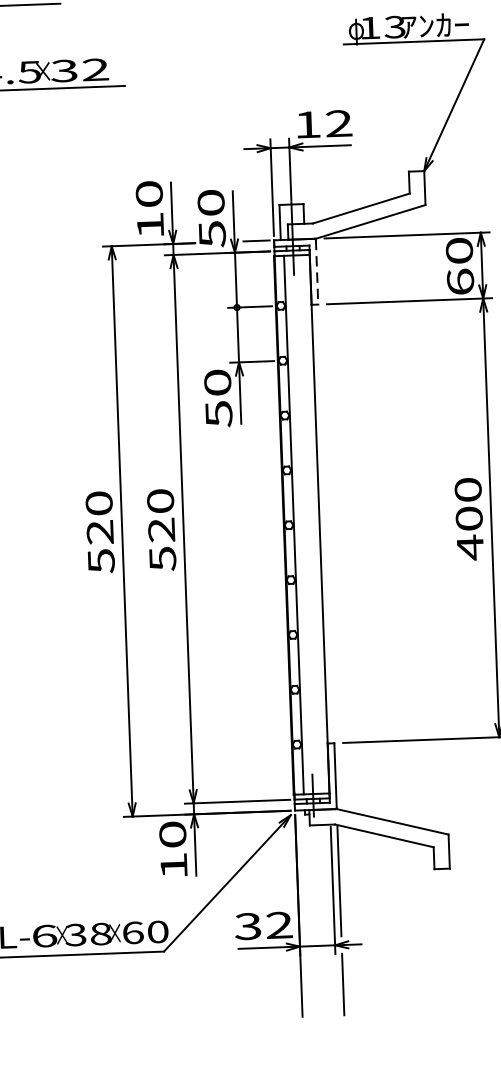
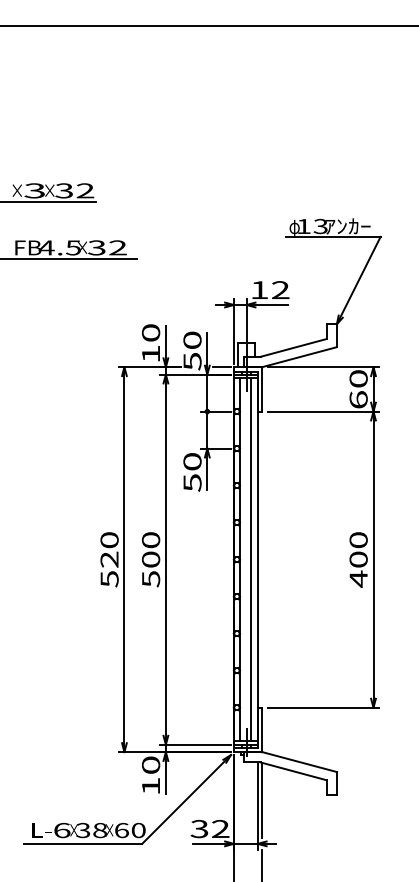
line: (317, 271) -> (262, 389), dashed -> solid
line: (310, 524) -> (251, 559), added
text: (162, 529) -> (151, 559), 520 -> 500

